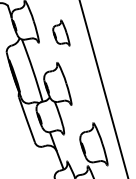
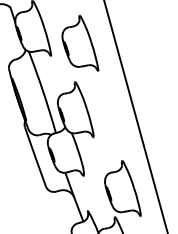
part: (61, 32) -> (80, 42), size x1.67

